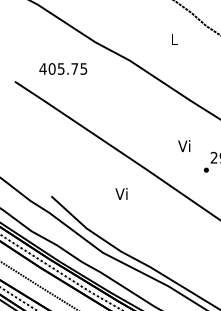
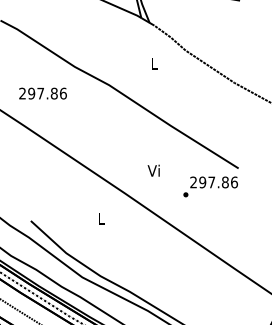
text: (63, 68) -> (42, 93), 405.75 -> 297.86
text: (184, 145) -> (153, 170), moved
text: (121, 193) -> (100, 218), Vi -> L

